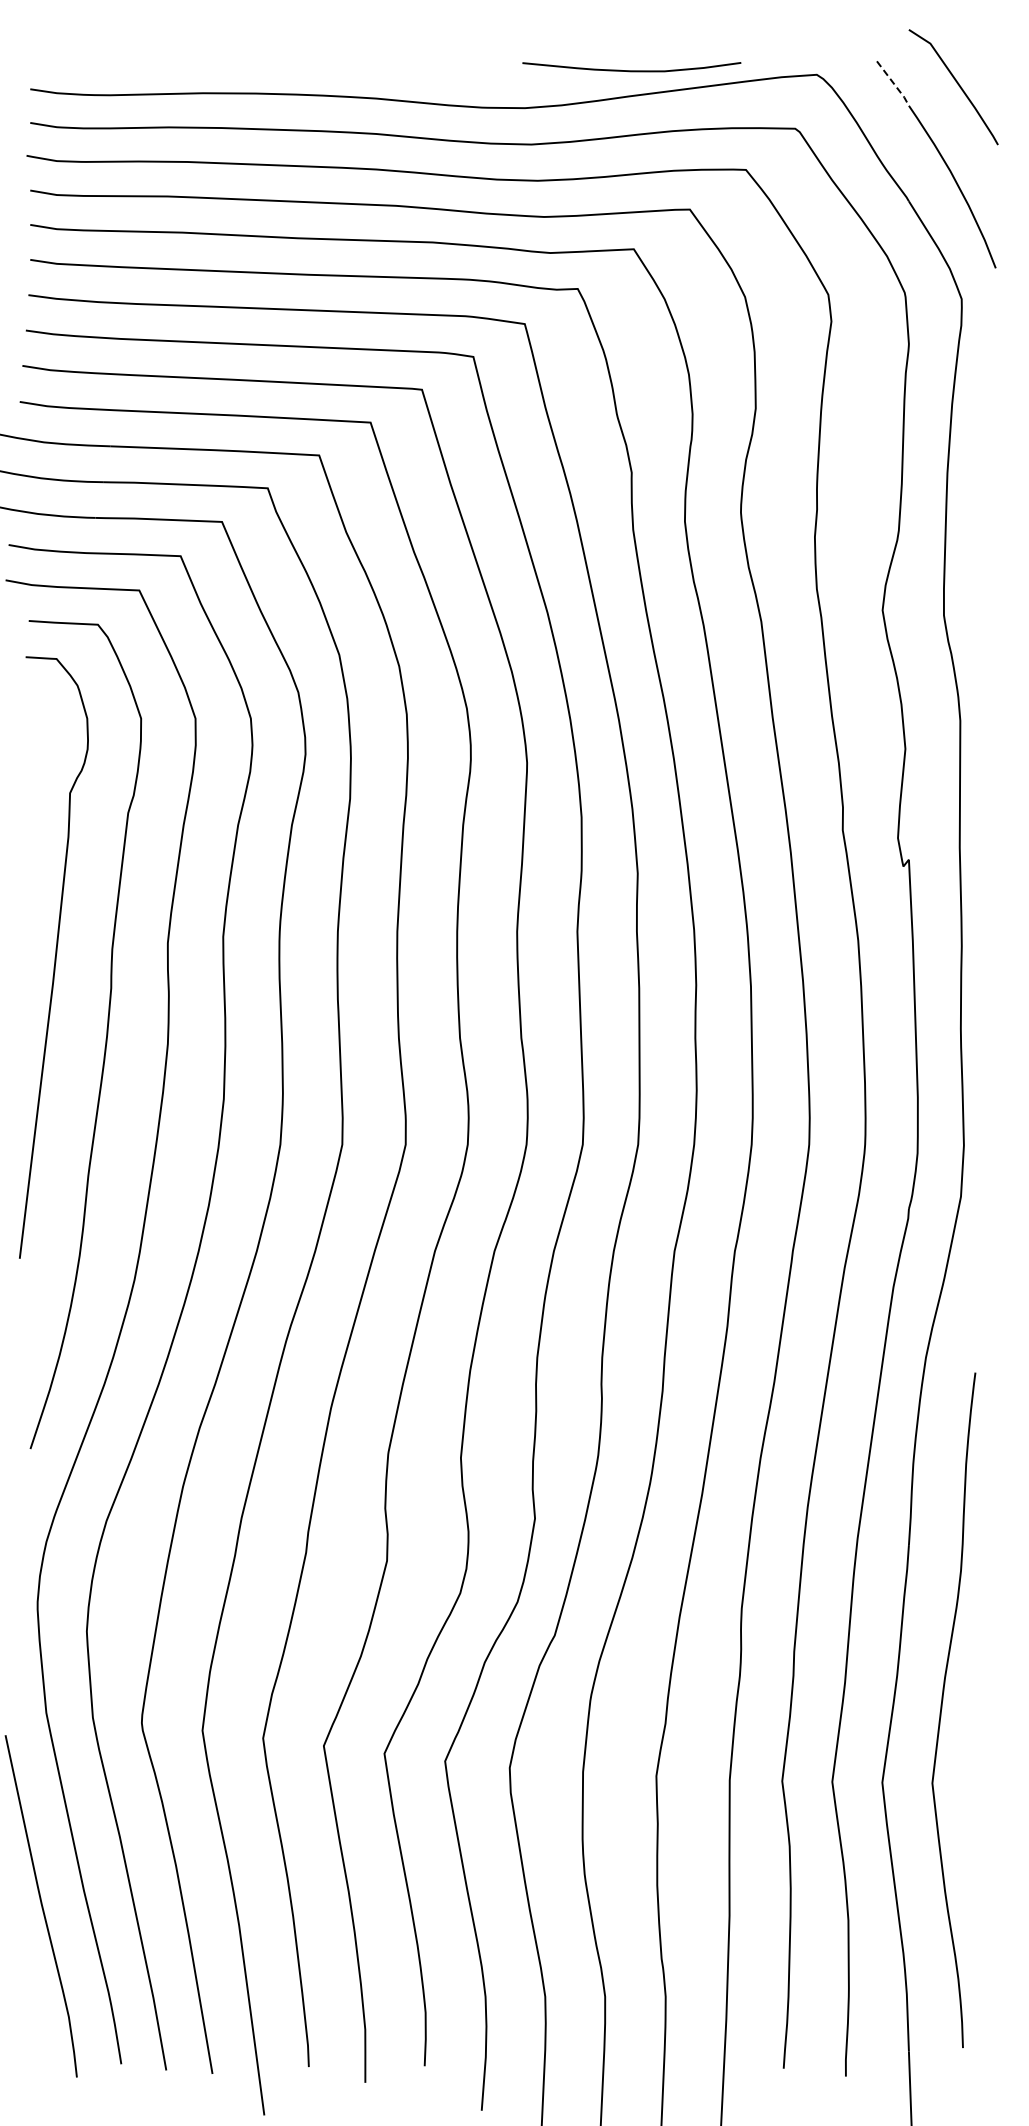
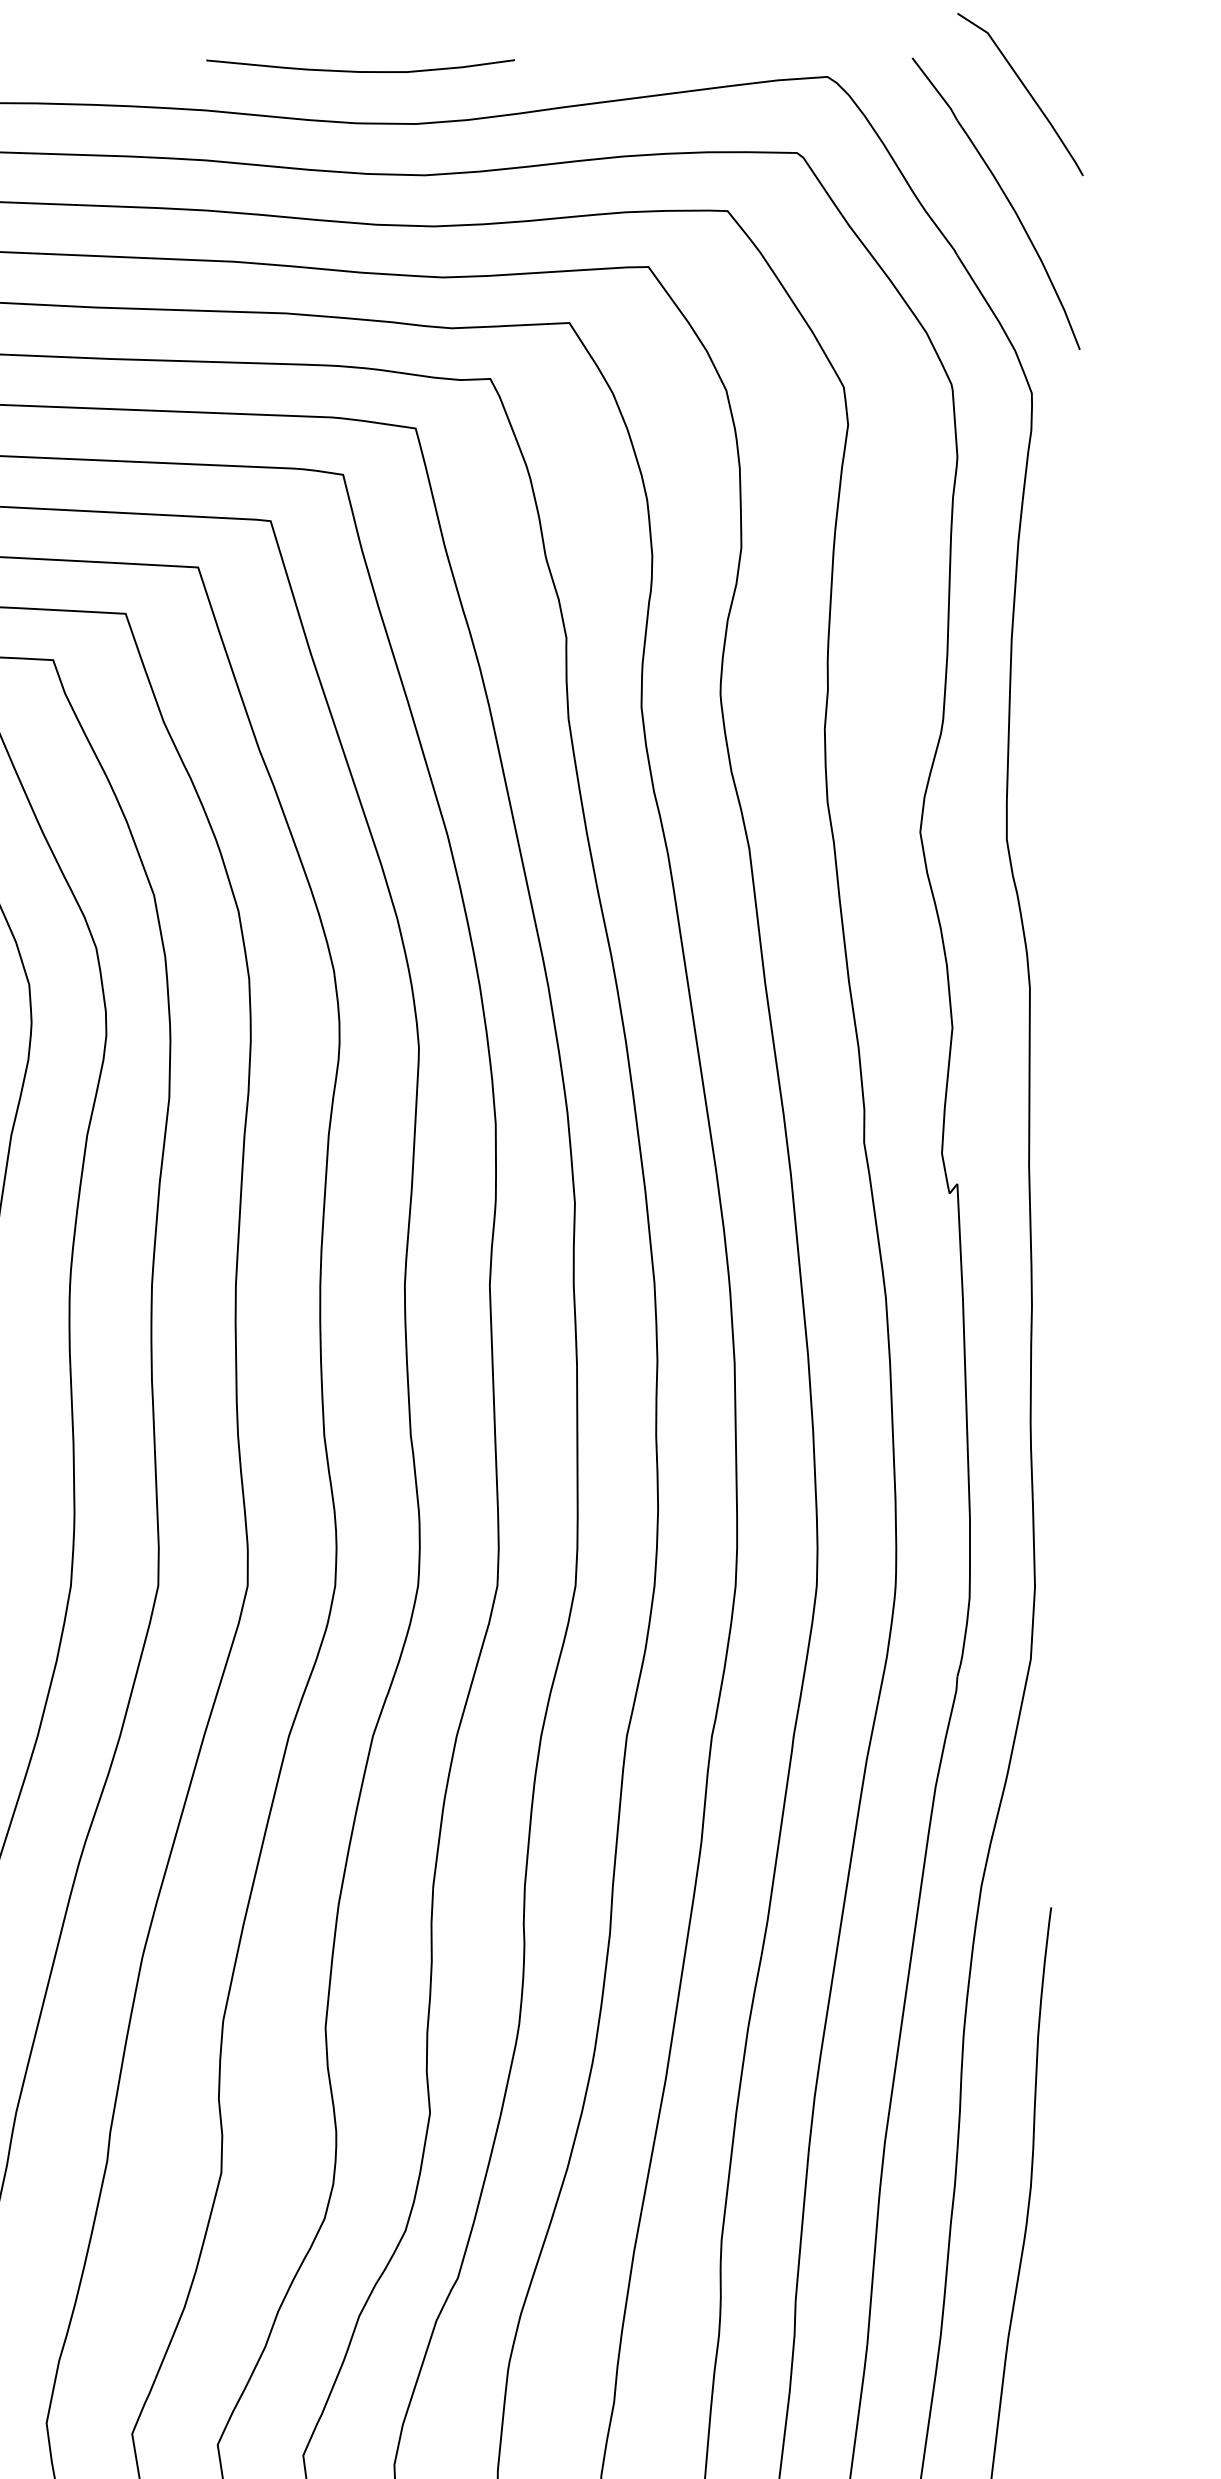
curve: (631, 70) -> (360, 70), moved
line: (894, 84) -> (937, 90), dashed -> solid

